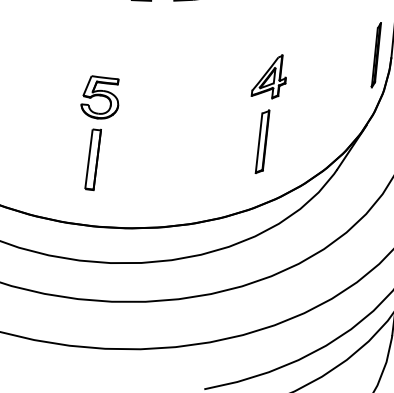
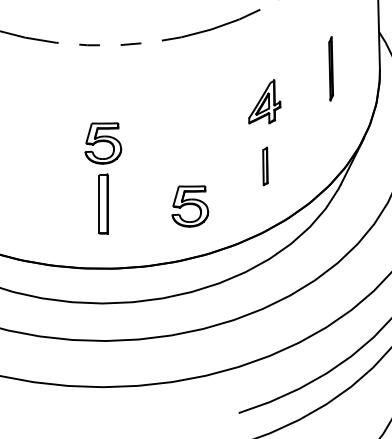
part: (376, 54) -> (331, 68), moved
part: (262, 141) -> (265, 166), size x0.6
part: (181, 173) -> (190, 206), added

